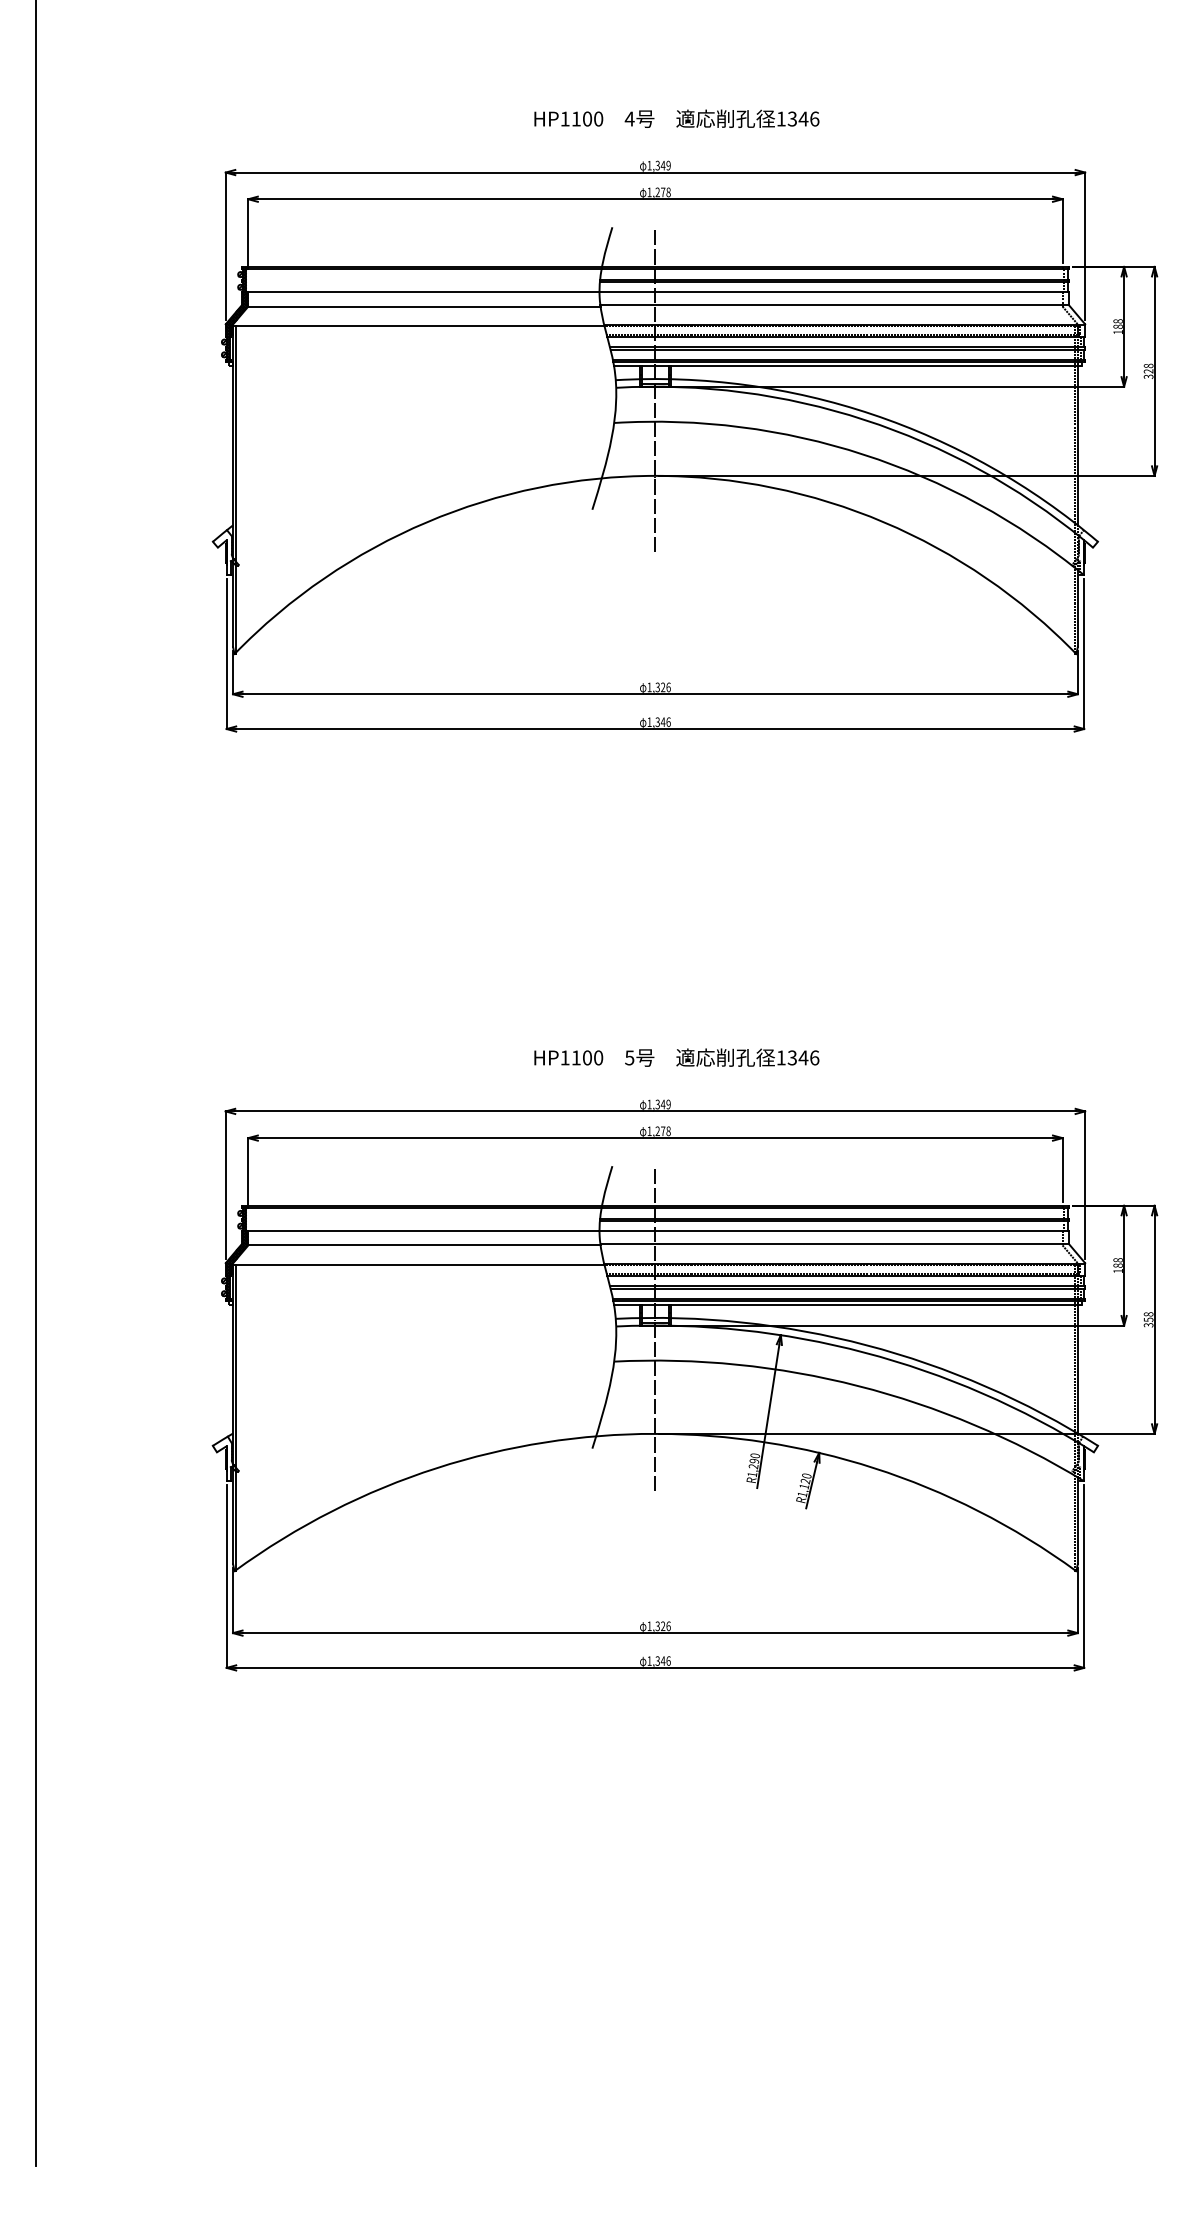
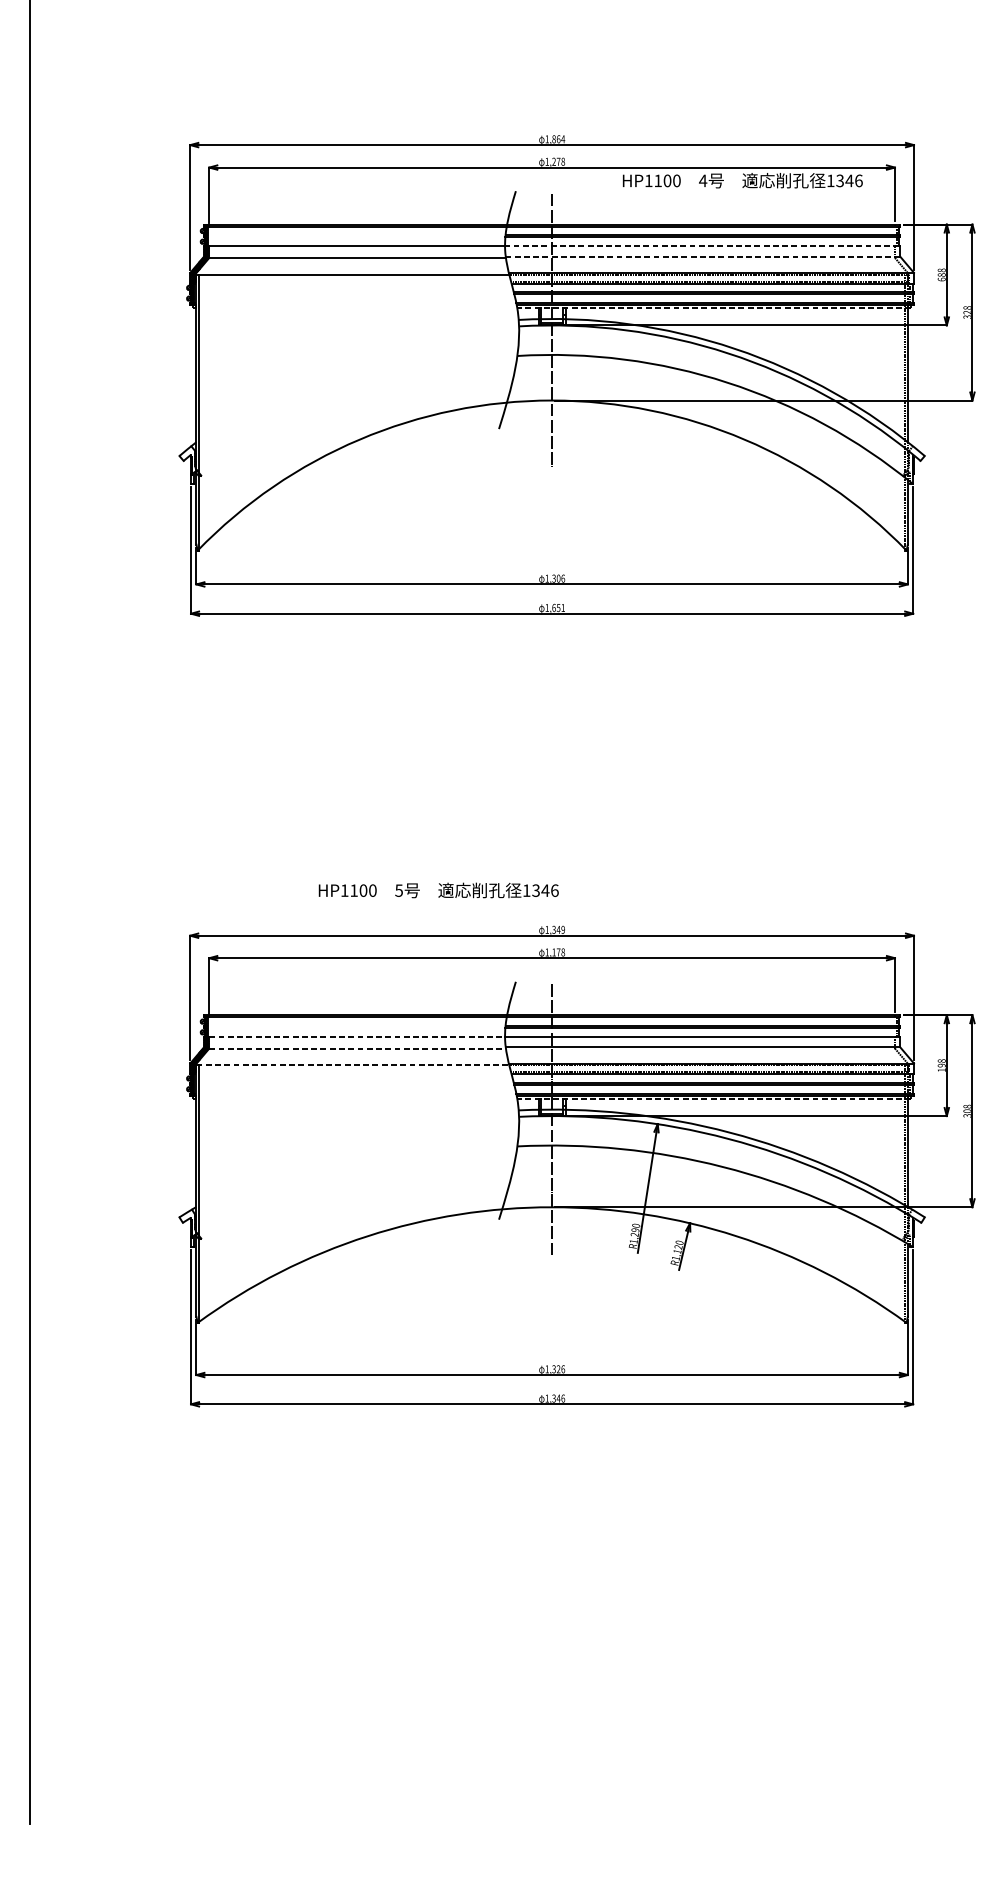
text: (676, 118) -> (742, 180), moved
text: (662, 165) -> (558, 139), 1,349 -> 1,864
line: (833, 292) -> (702, 246), solid -> dashed
line: (834, 305) -> (702, 257), solid -> dashed
text: (1117, 332) -> (941, 279), 188 -> 688
line: (847, 366) -> (713, 308), solid -> dashed
text: (663, 687) -> (558, 578), 1,326 -> 1,306
text: (662, 722) -> (558, 608), 1,346 -> 1,651
text: (676, 1057) -> (438, 890), moved
text: (657, 1130) -> (553, 951), 1,278 -> 1,178
line: (423, 1231) -> (356, 1036), solid -> dashed
line: (425, 1245) -> (358, 1048), solid -> dashed
line: (418, 1265) -> (352, 1065), solid -> dashed
text: (1117, 1265) -> (941, 1065), 188 -> 198
line: (847, 1305) -> (713, 1099), solid -> dashed
text: (1148, 1319) -> (967, 1110), 358 -> 308

